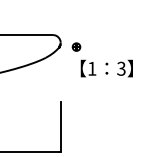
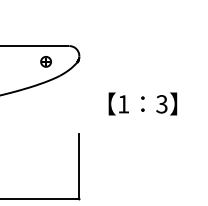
part: (76, 46) -> (45, 61), moved
text: (106, 68) -> (142, 103), moved

